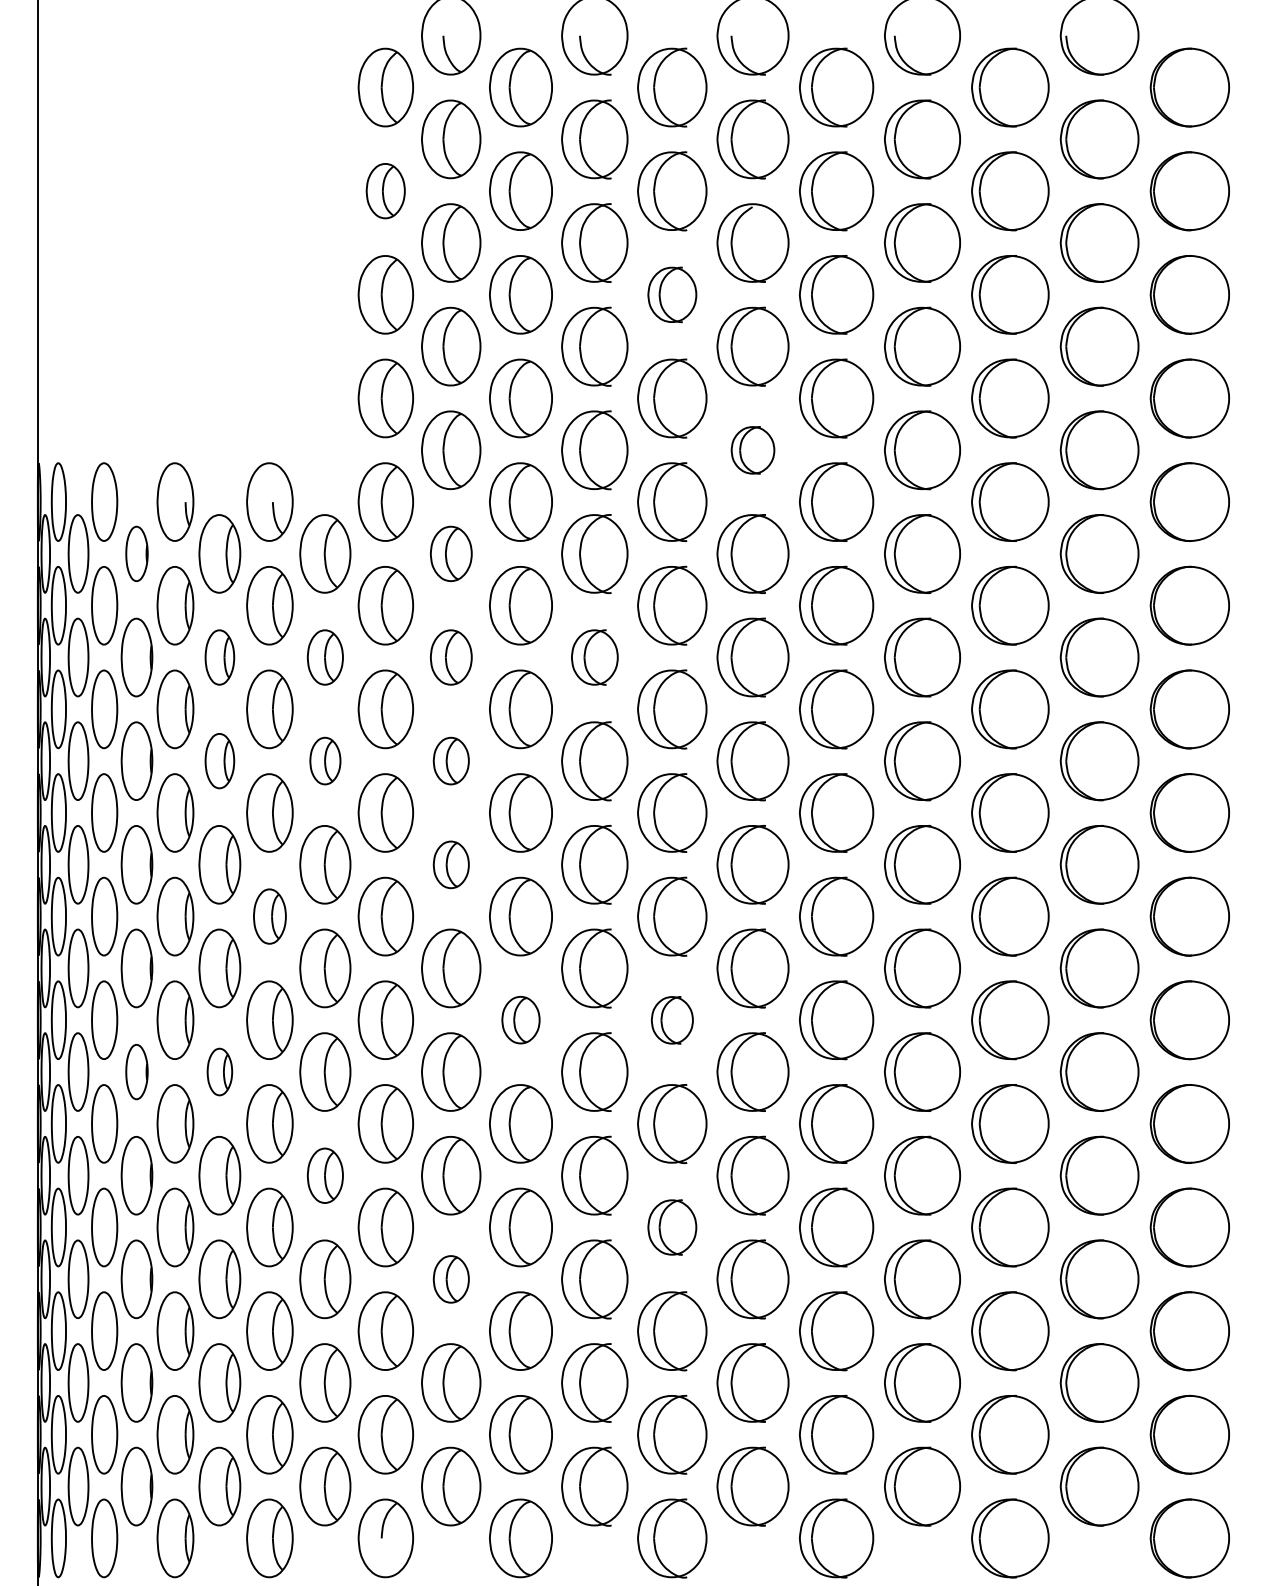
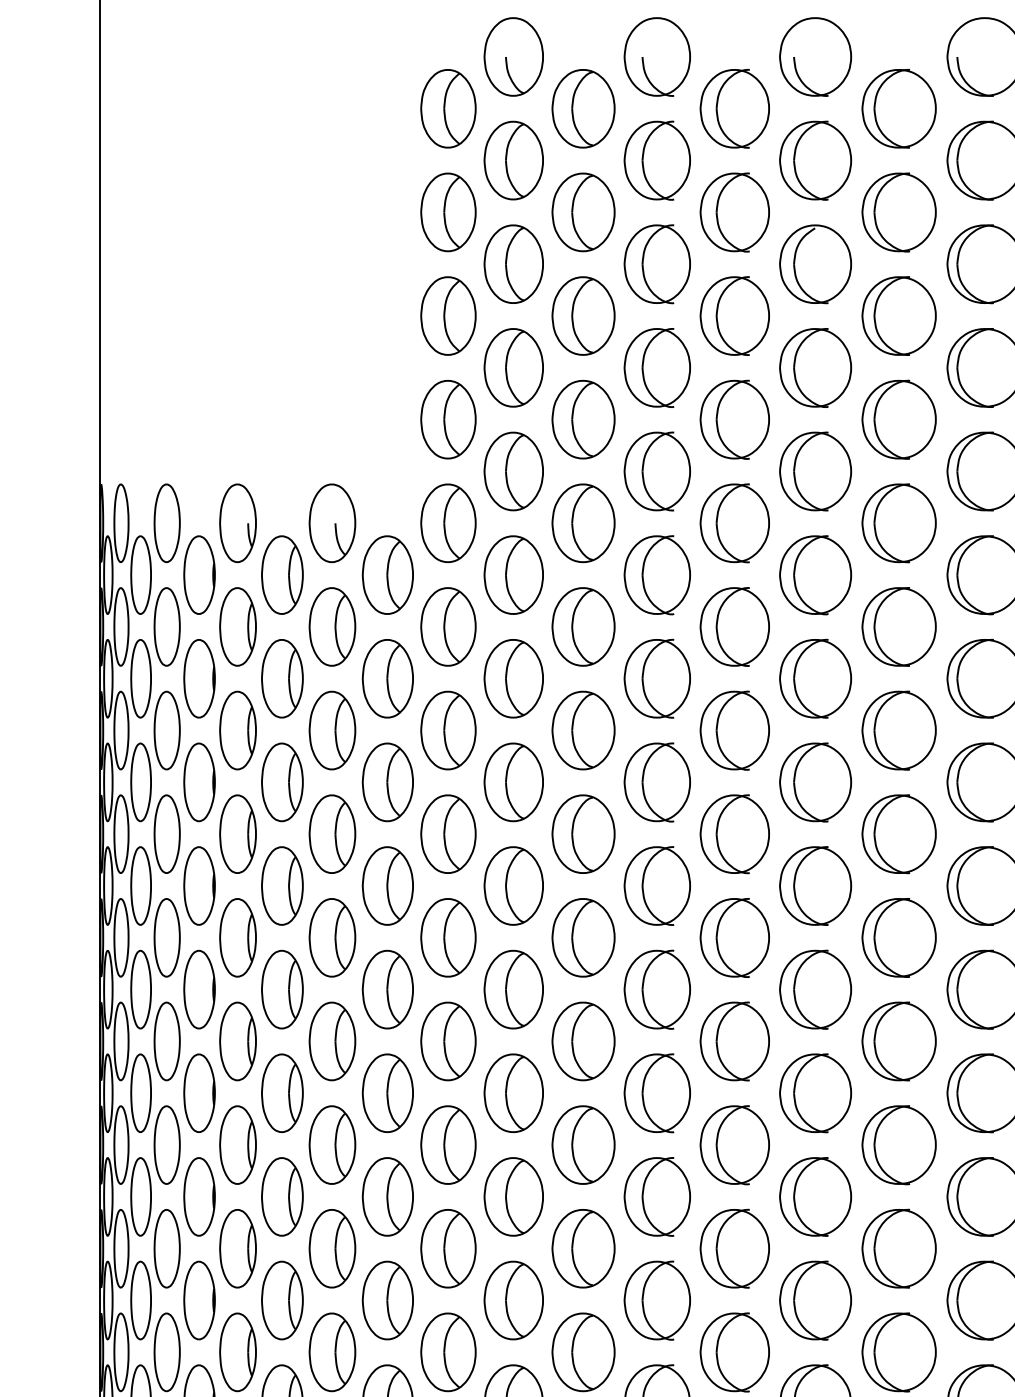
part: (385, 190) -> (448, 211), size x1.43
part: (672, 294) -> (735, 315), size x1.43
part: (752, 450) -> (815, 471), size x1.67
part: (136, 553) -> (199, 574), size x1.43
part: (451, 553) -> (514, 574), size x1.43
part: (219, 657) -> (282, 678), size x1.43
part: (325, 657) -> (388, 678), size x1.43
part: (451, 657) -> (514, 678), size x1.43
part: (594, 657) -> (657, 678), size x1.43
part: (219, 760) -> (282, 781), size x1.43
part: (325, 760) -> (388, 781), size x1.67
part: (451, 760) -> (514, 781), size x1.67
part: (451, 864) -> (514, 885), size x1.67
part: (269, 916) -> (332, 937), size x1.43
part: (520, 1019) -> (583, 1040), size x1.67
part: (672, 1020) -> (735, 1041), size x1.67
part: (136, 1071) -> (199, 1092), size x1.43
part: (219, 1071) -> (282, 1092), size x1.67
part: (325, 1175) -> (388, 1196), size x1.43
part: (672, 1227) -> (735, 1248), size x1.43
part: (451, 1279) -> (514, 1300), size x1.67

